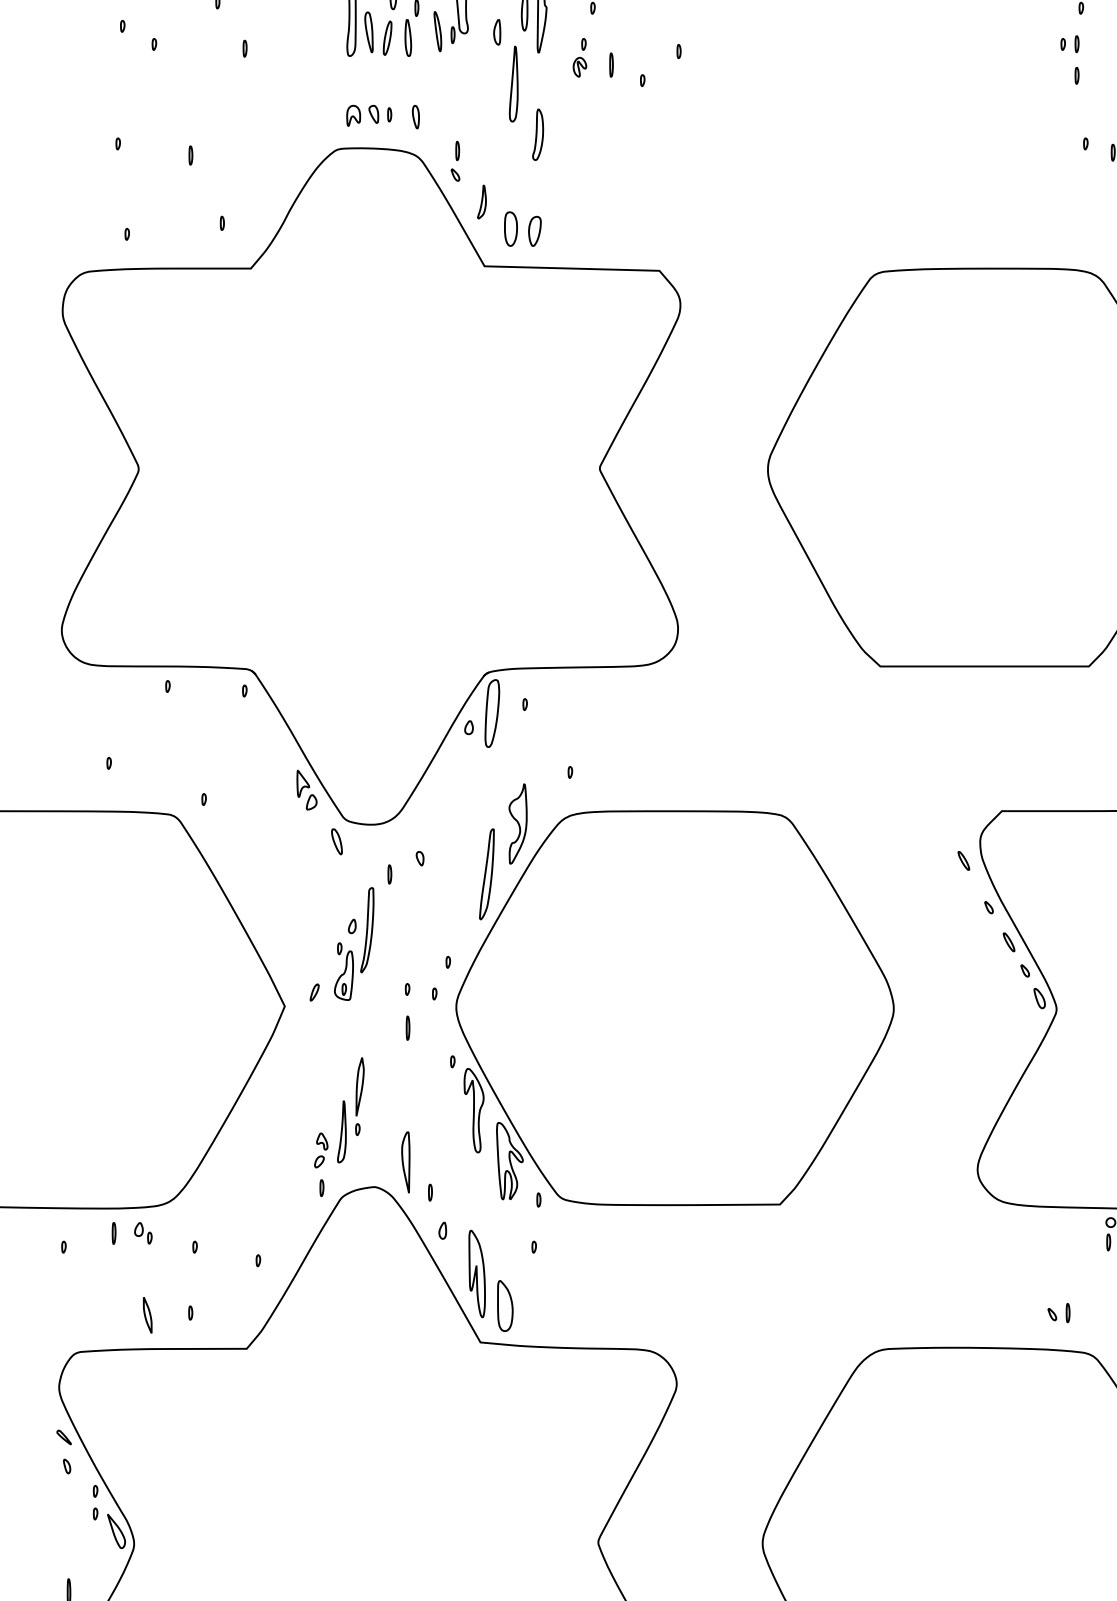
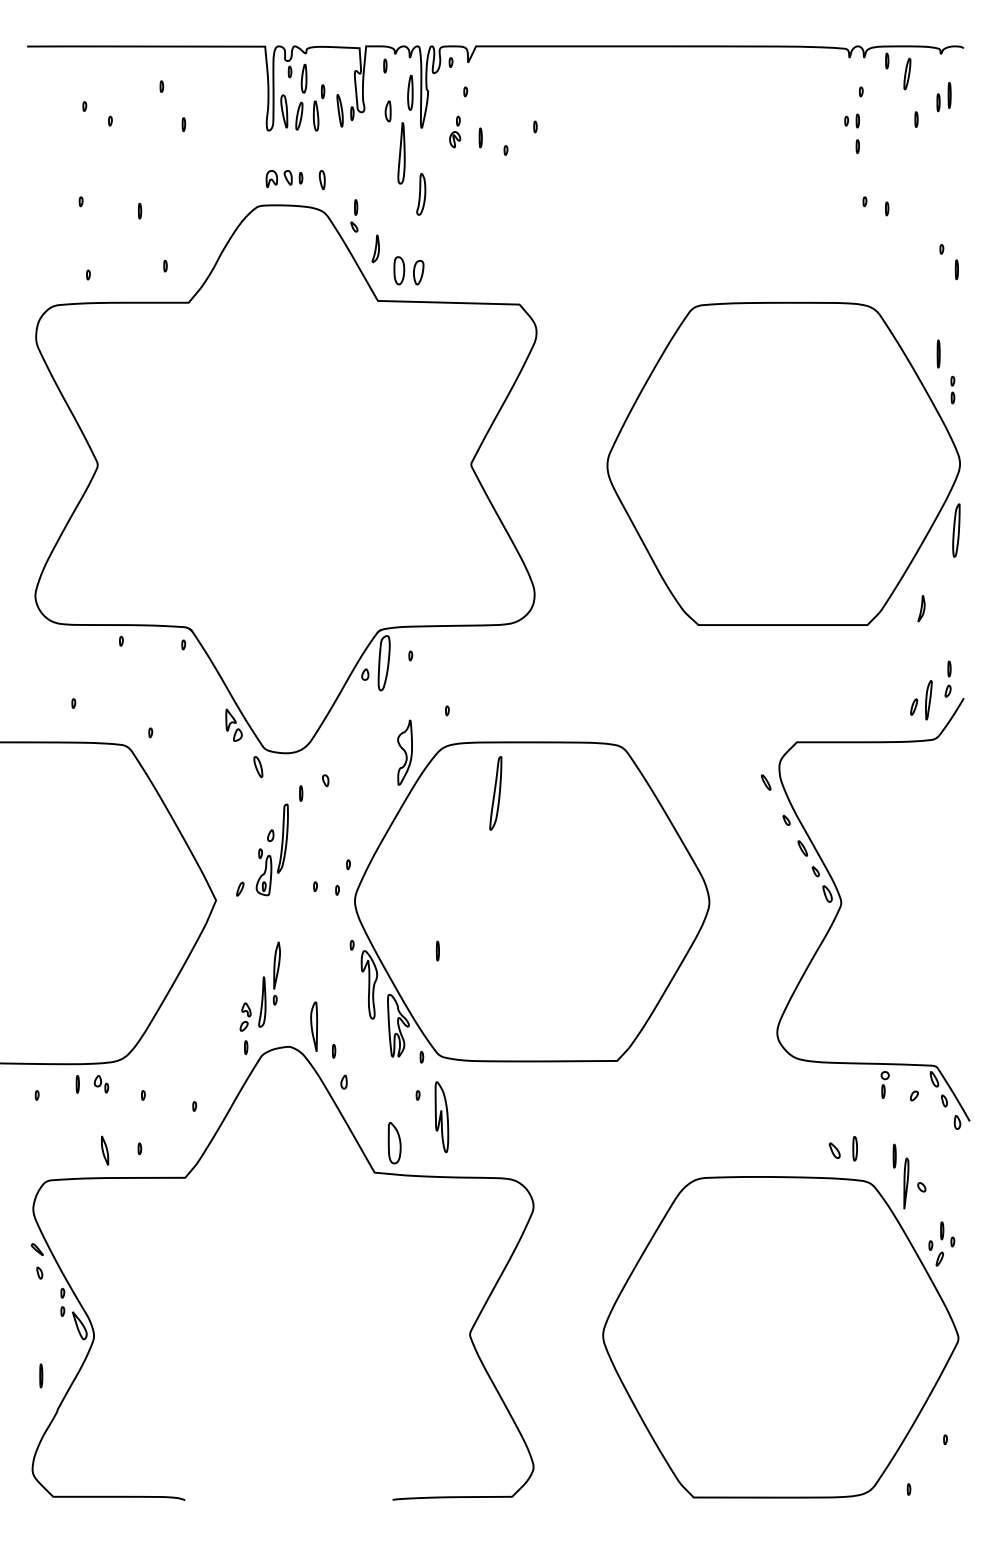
part: (486, 874) -> (495, 793), moved
line: (407, 1027) -> (437, 950), moved
part: (476, 1274) -> (441, 1117), moved
part: (1058, 1312) -> (842, 1148), size x1.6

